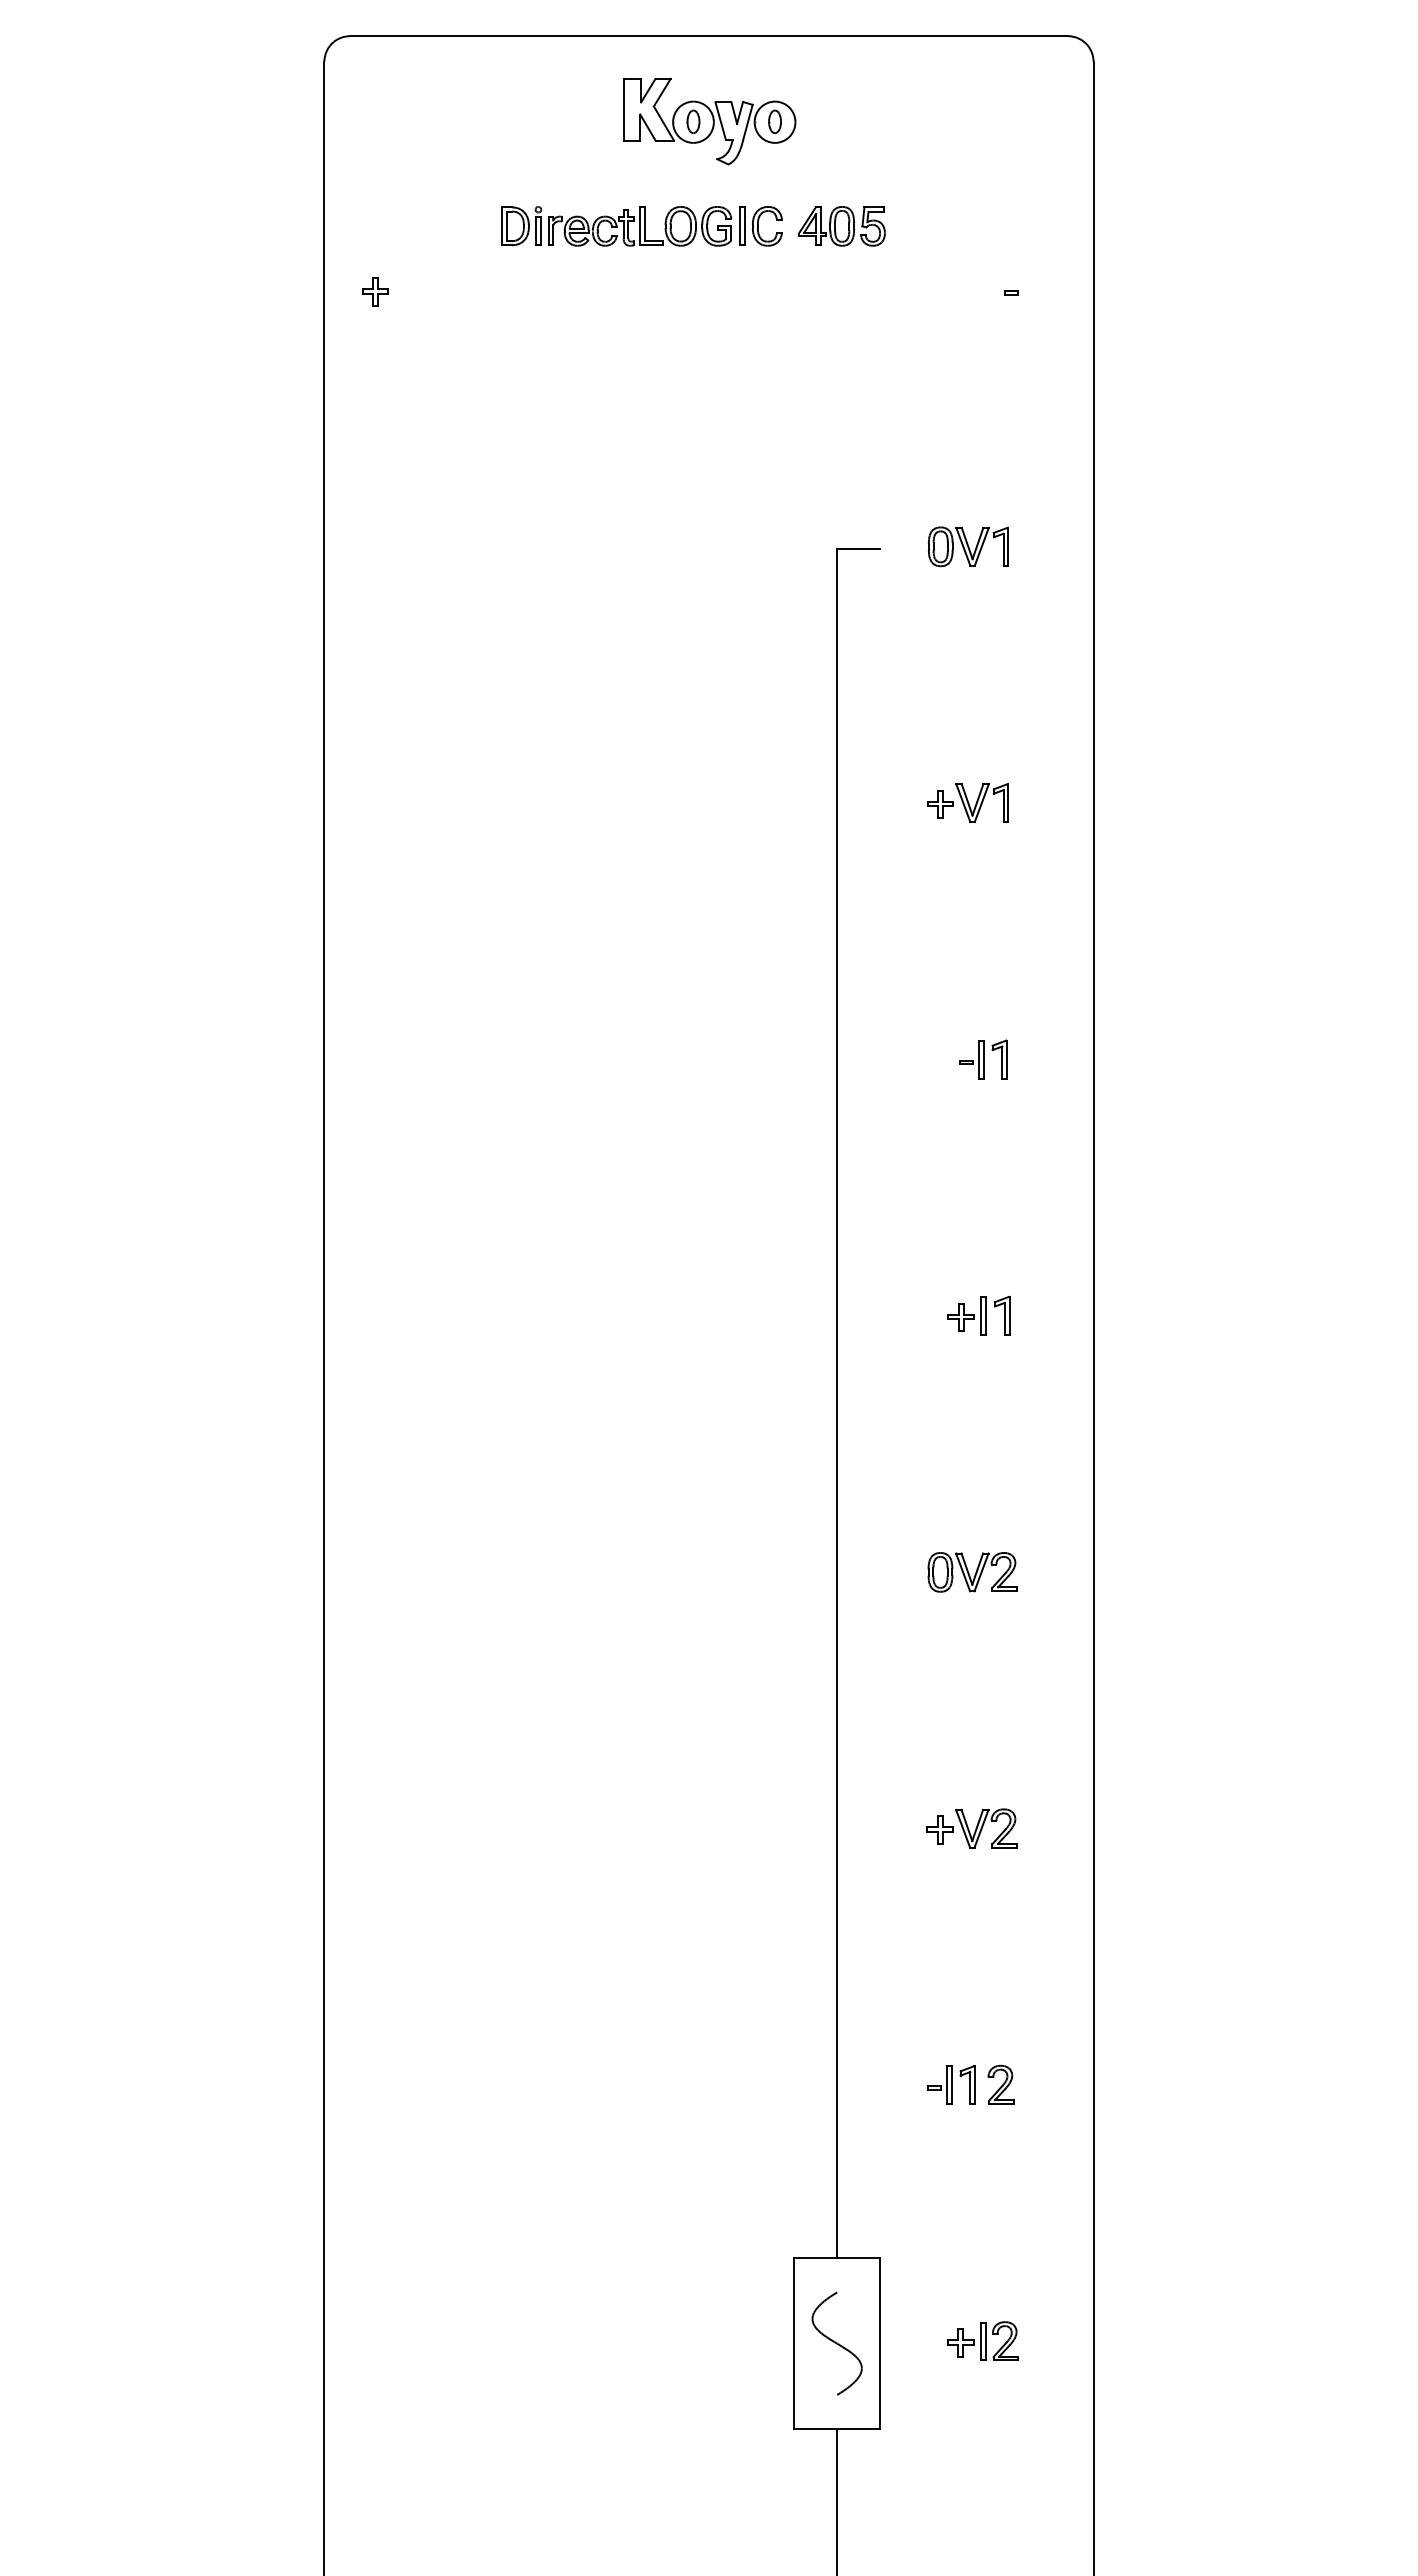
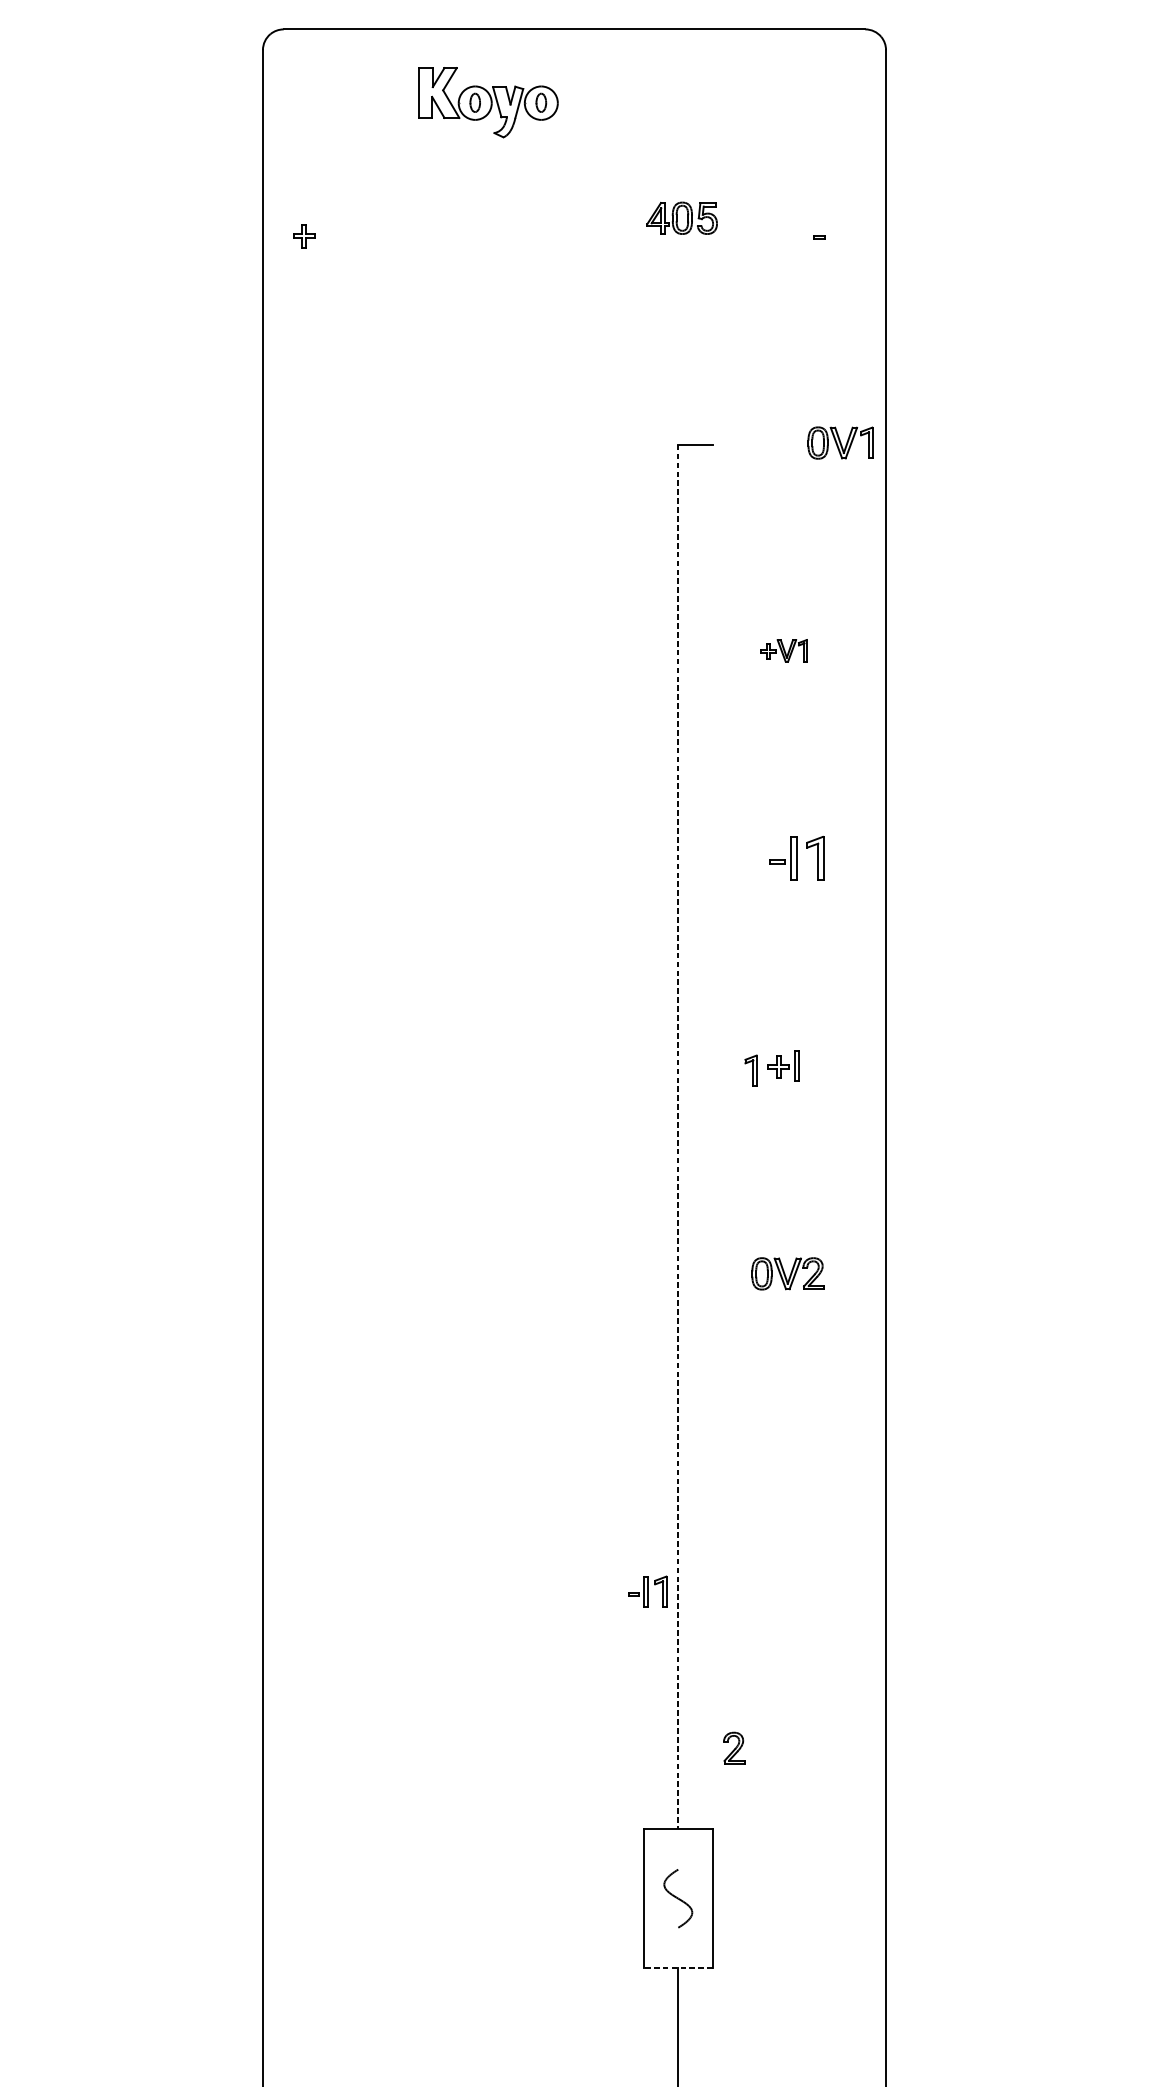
part: (709, 121) -> (488, 102), moved
part: (641, 226) -> (519, 183), removed
part: (841, 226) -> (681, 218), moved
part: (967, 546) -> (839, 442), moved
part: (967, 803) -> (783, 651), size x0.7
part: (983, 1059) -> (796, 858), size x1.4
part: (1002, 1315) -> (751, 1070), moved
line: (837, 1403) -> (678, 1137), solid -> dashed
part: (971, 1828) -> (787, 1481), removed
part: (951, 2084) -> (647, 1591), moved
part: (1000, 2084) -> (733, 1747), moved
part: (982, 2340) -> (796, 1896), removed
part: (836, 2343) -> (677, 1898), size x0.7
line: (837, 2429) -> (678, 1968), solid -> dashed

